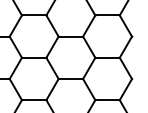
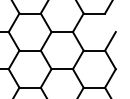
line: (125, 25) -> (110, 22), removed

